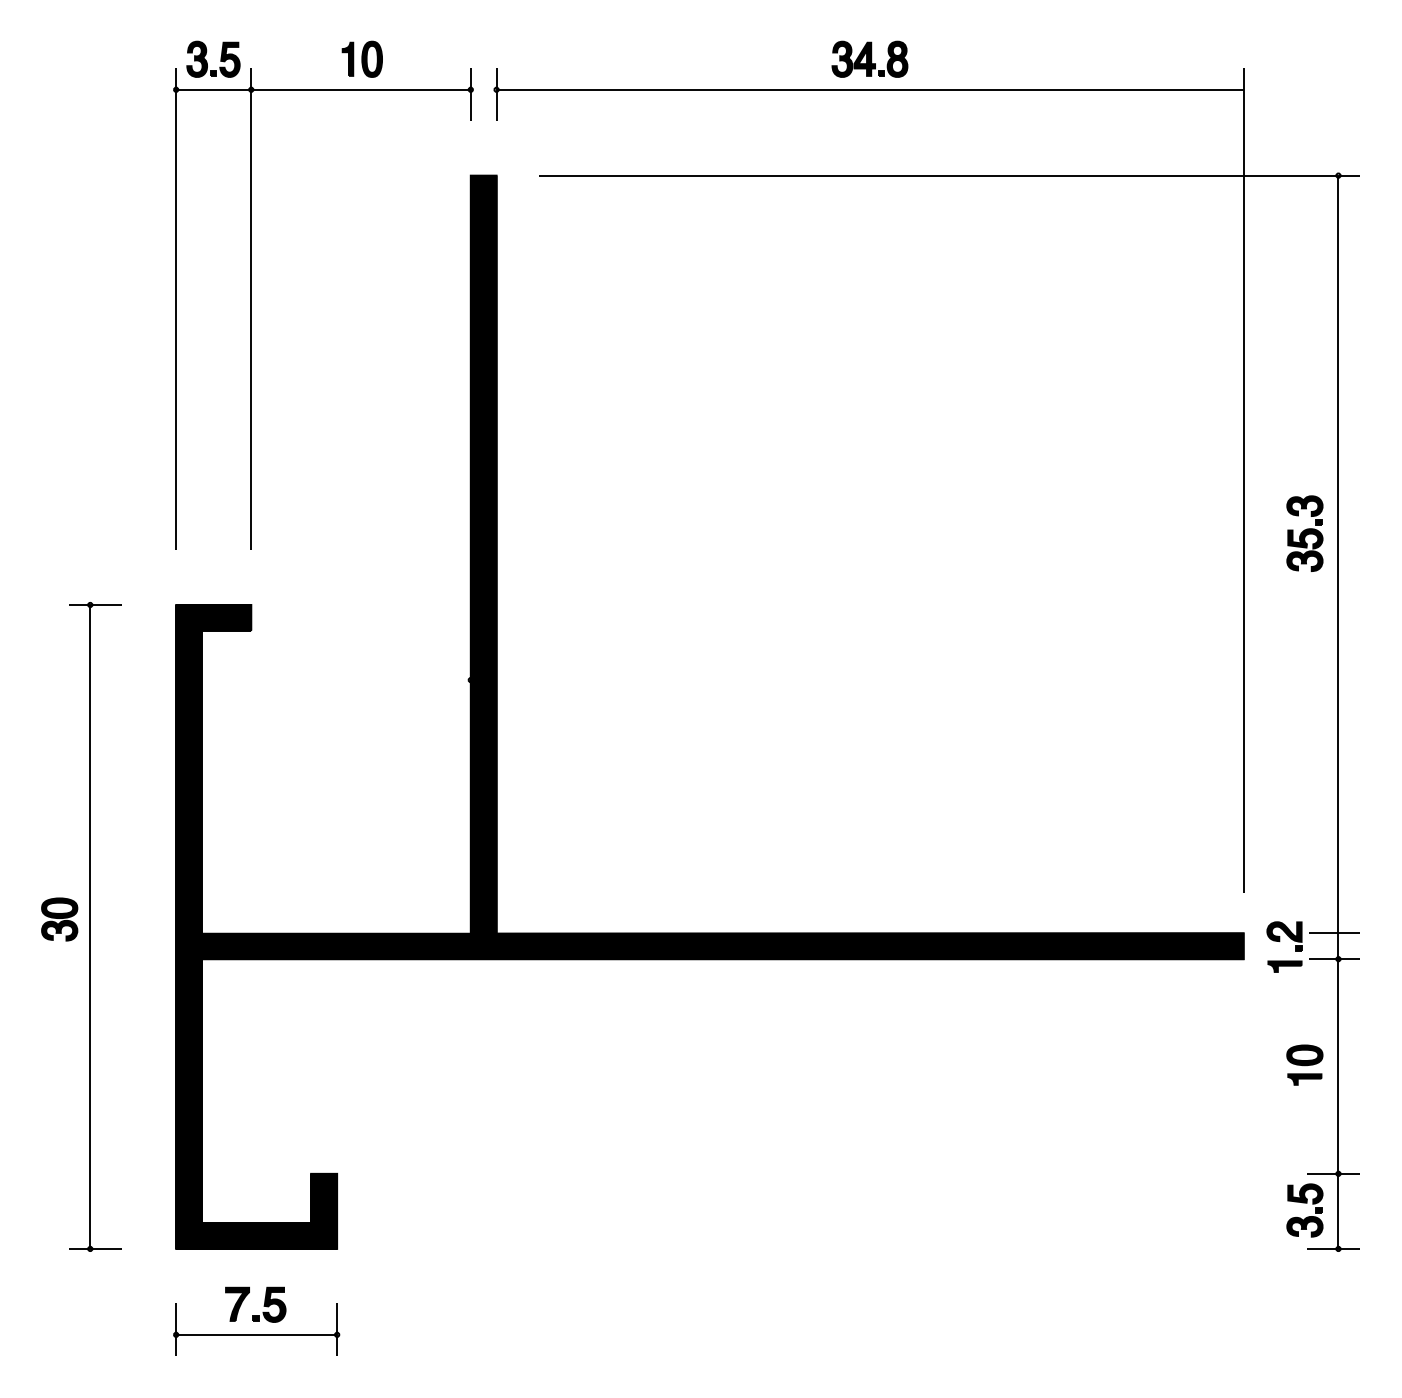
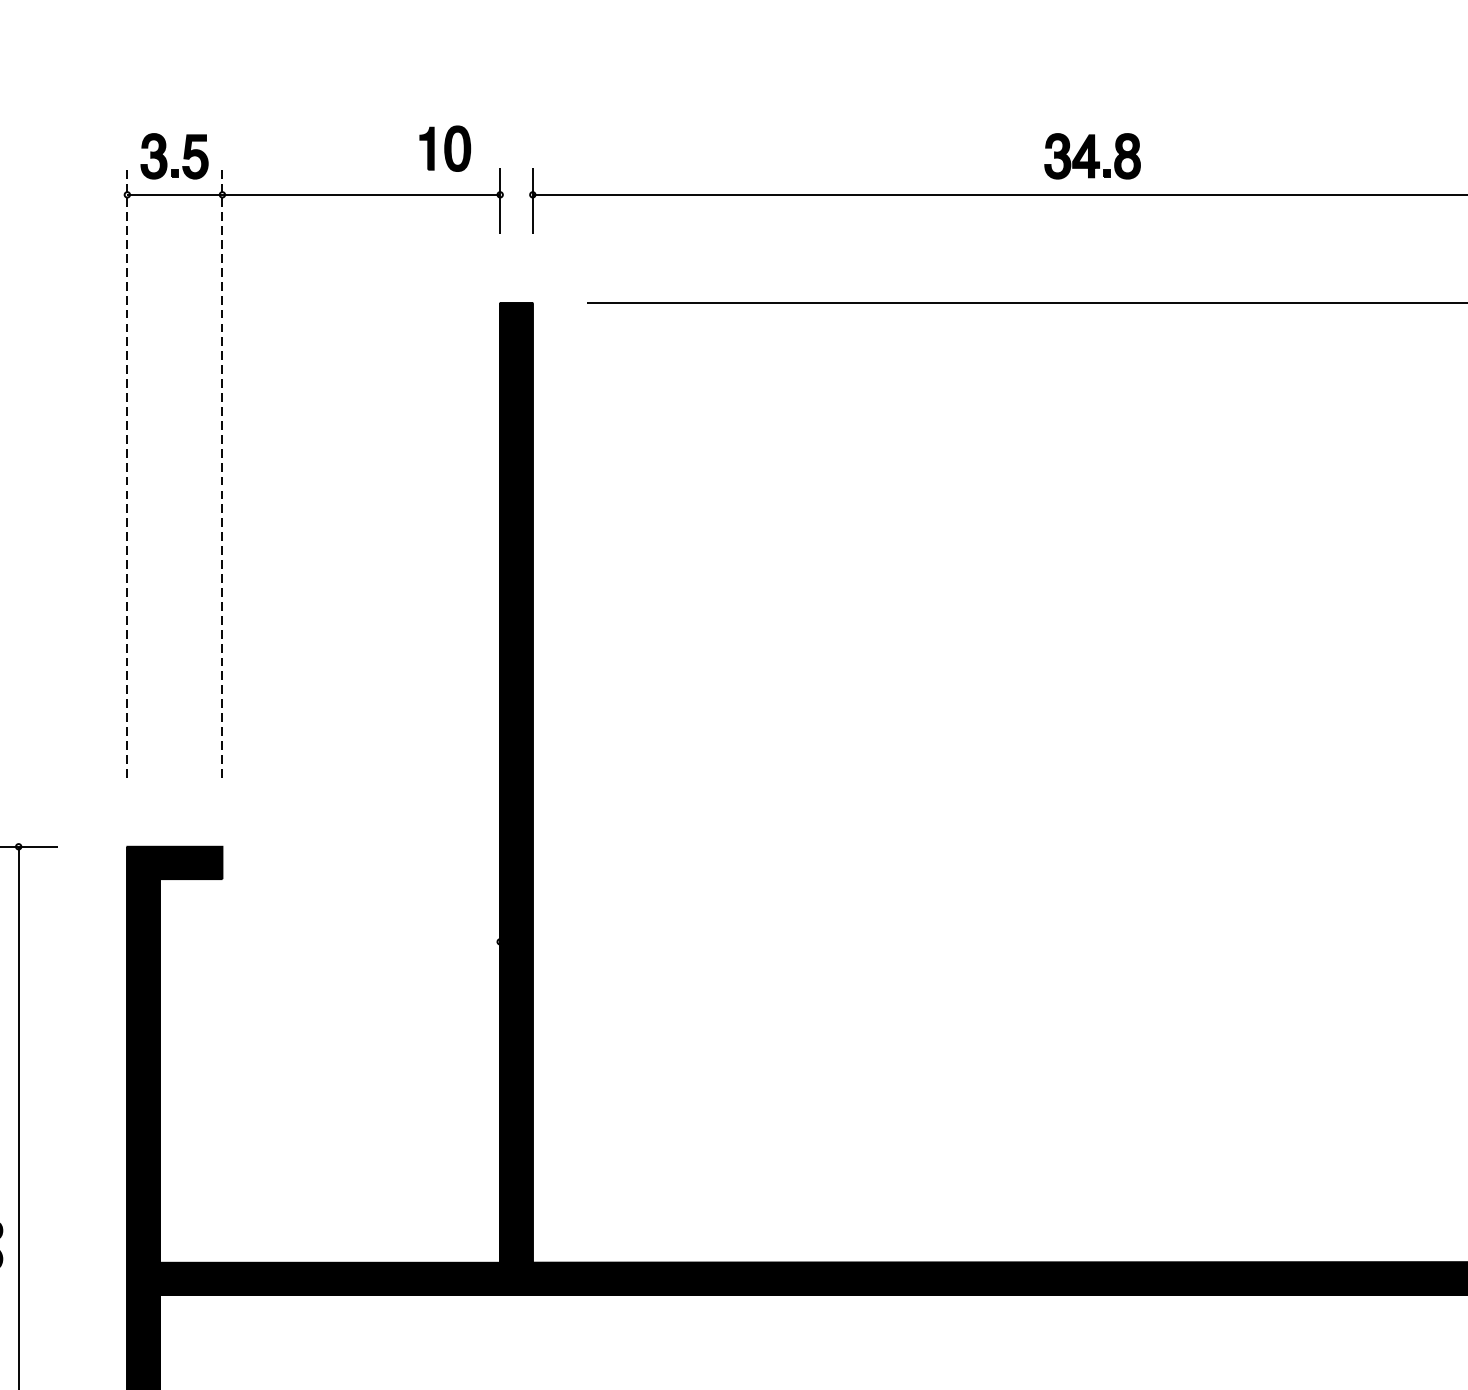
part: (361, 58) -> (444, 147), moved
part: (869, 58) -> (1092, 155), moved
line: (176, 308) -> (127, 471), solid -> dashed
line: (251, 308) -> (222, 471), solid -> dashed

